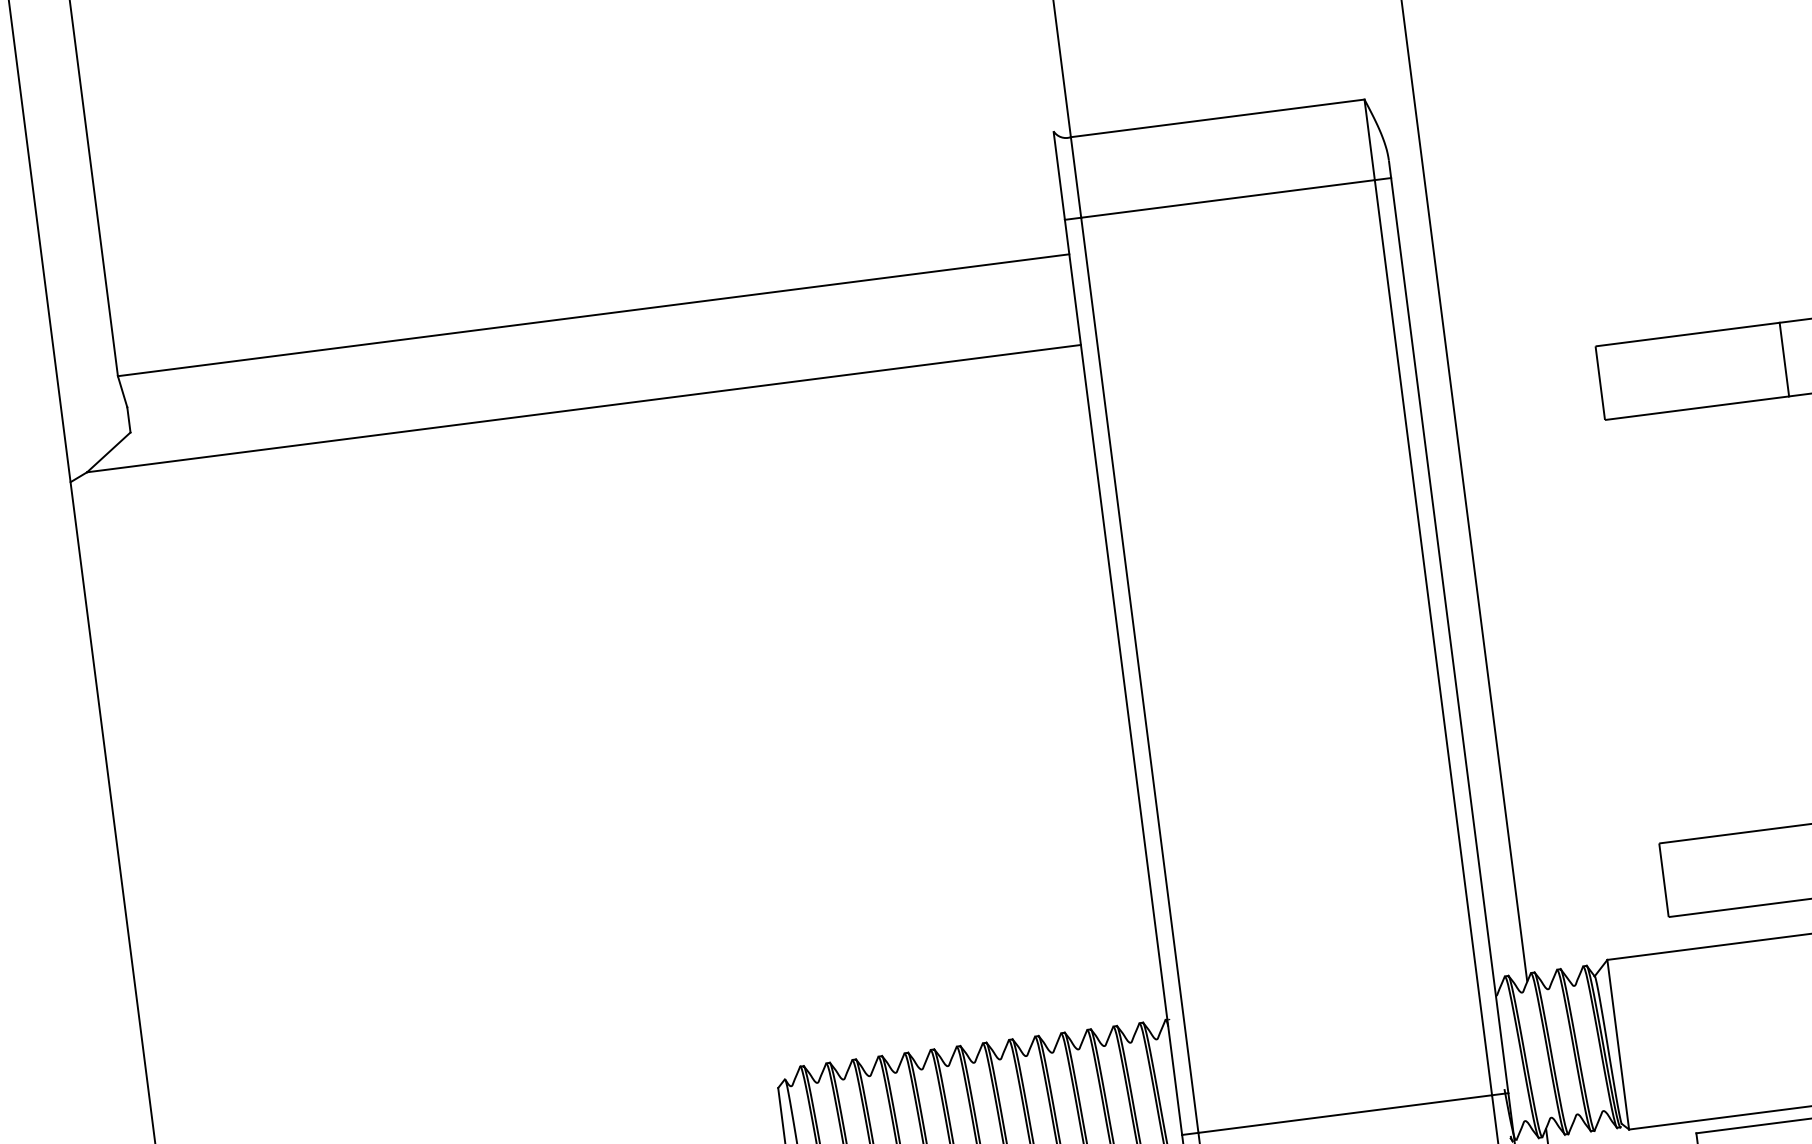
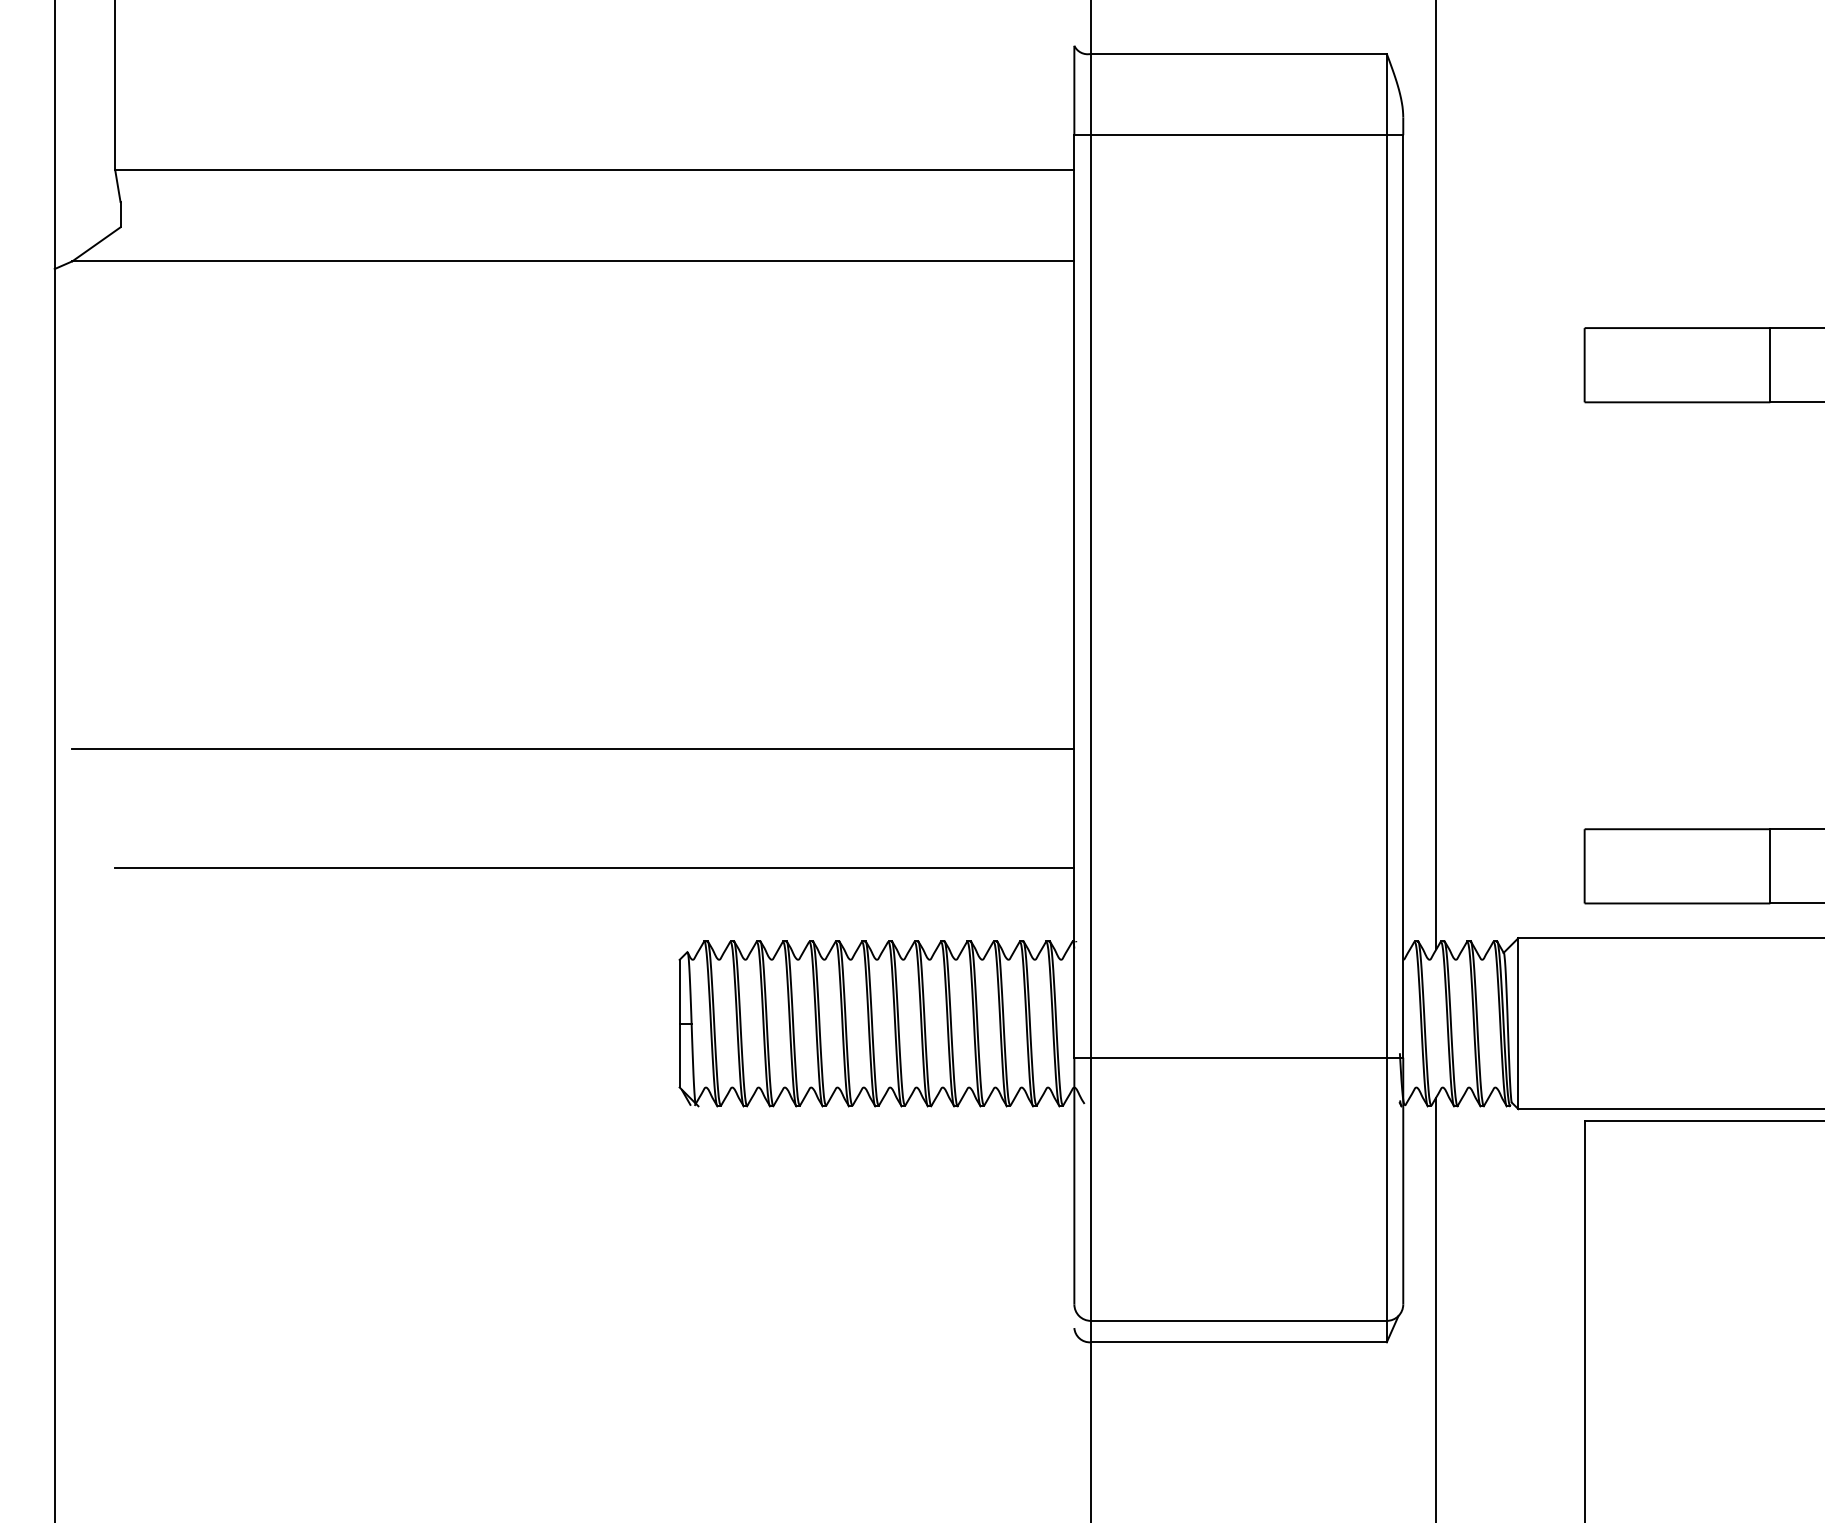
line: (646, 892) -> (573, 749), added
line: (681, 1007) -> (594, 867), added

